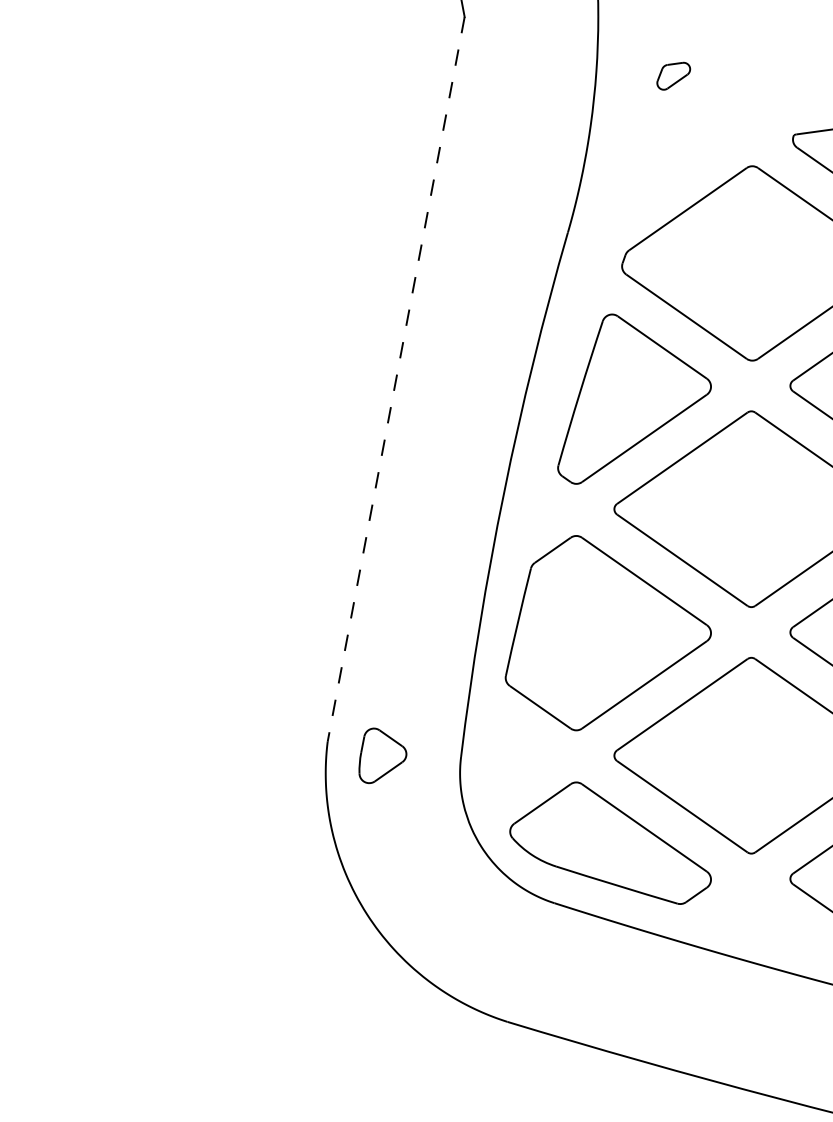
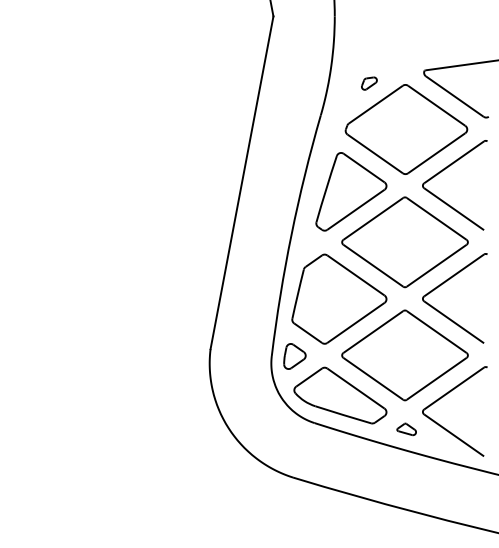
part: (673, 75) -> (369, 83), moved
line: (395, 381) -> (241, 183), dashed -> solid
part: (381, 755) -> (294, 356), moved
part: (754, 917) -> (406, 429), added

